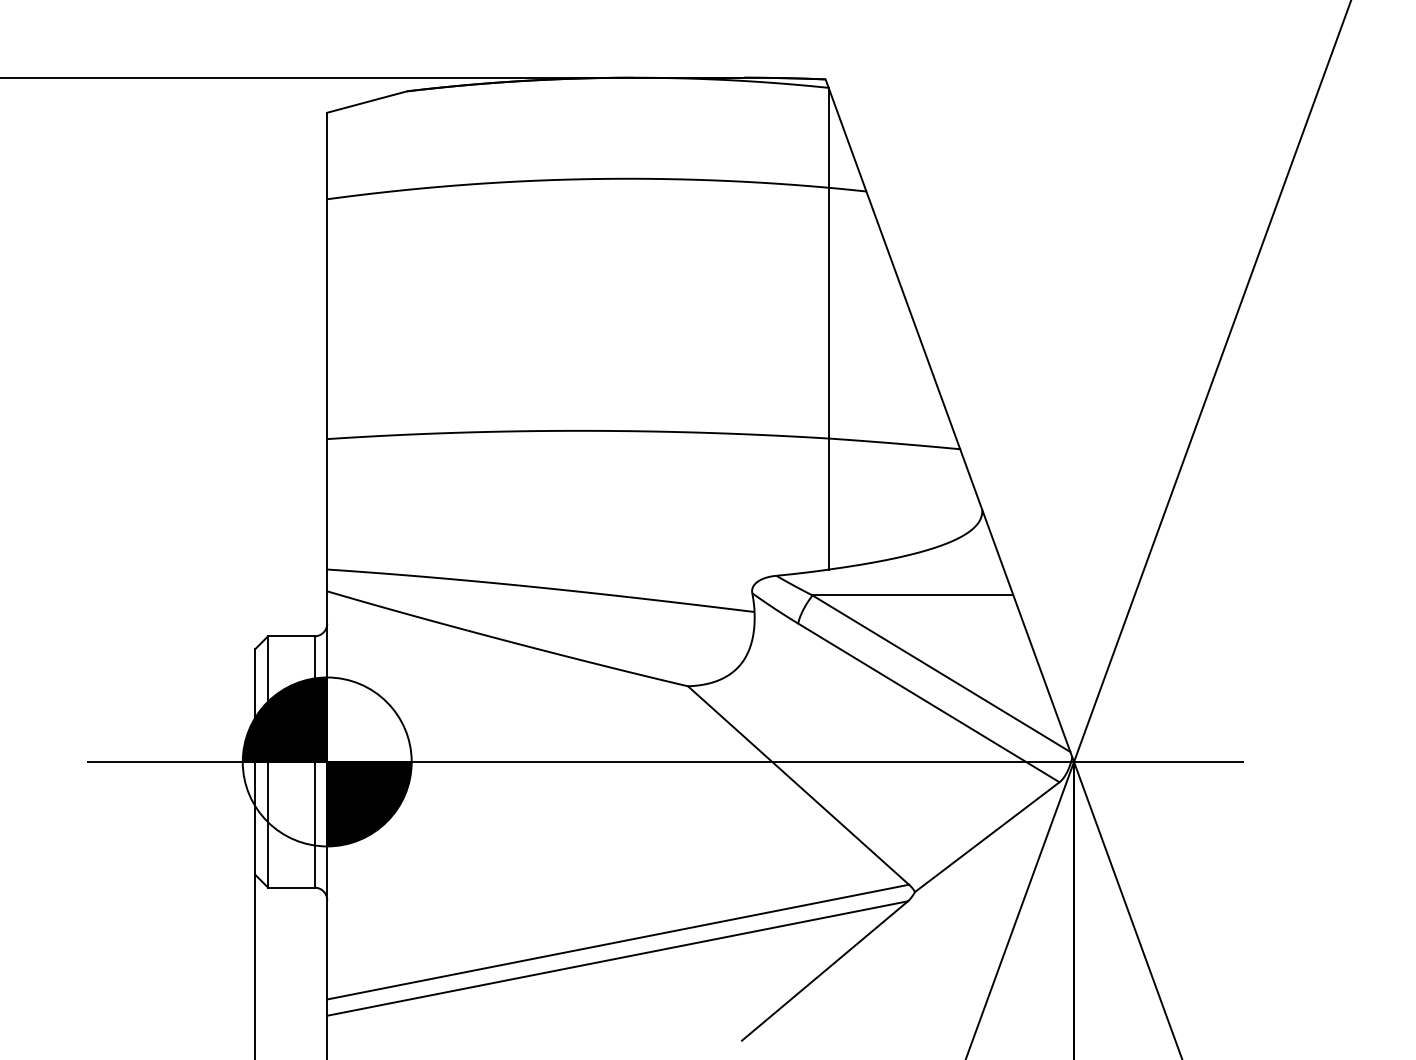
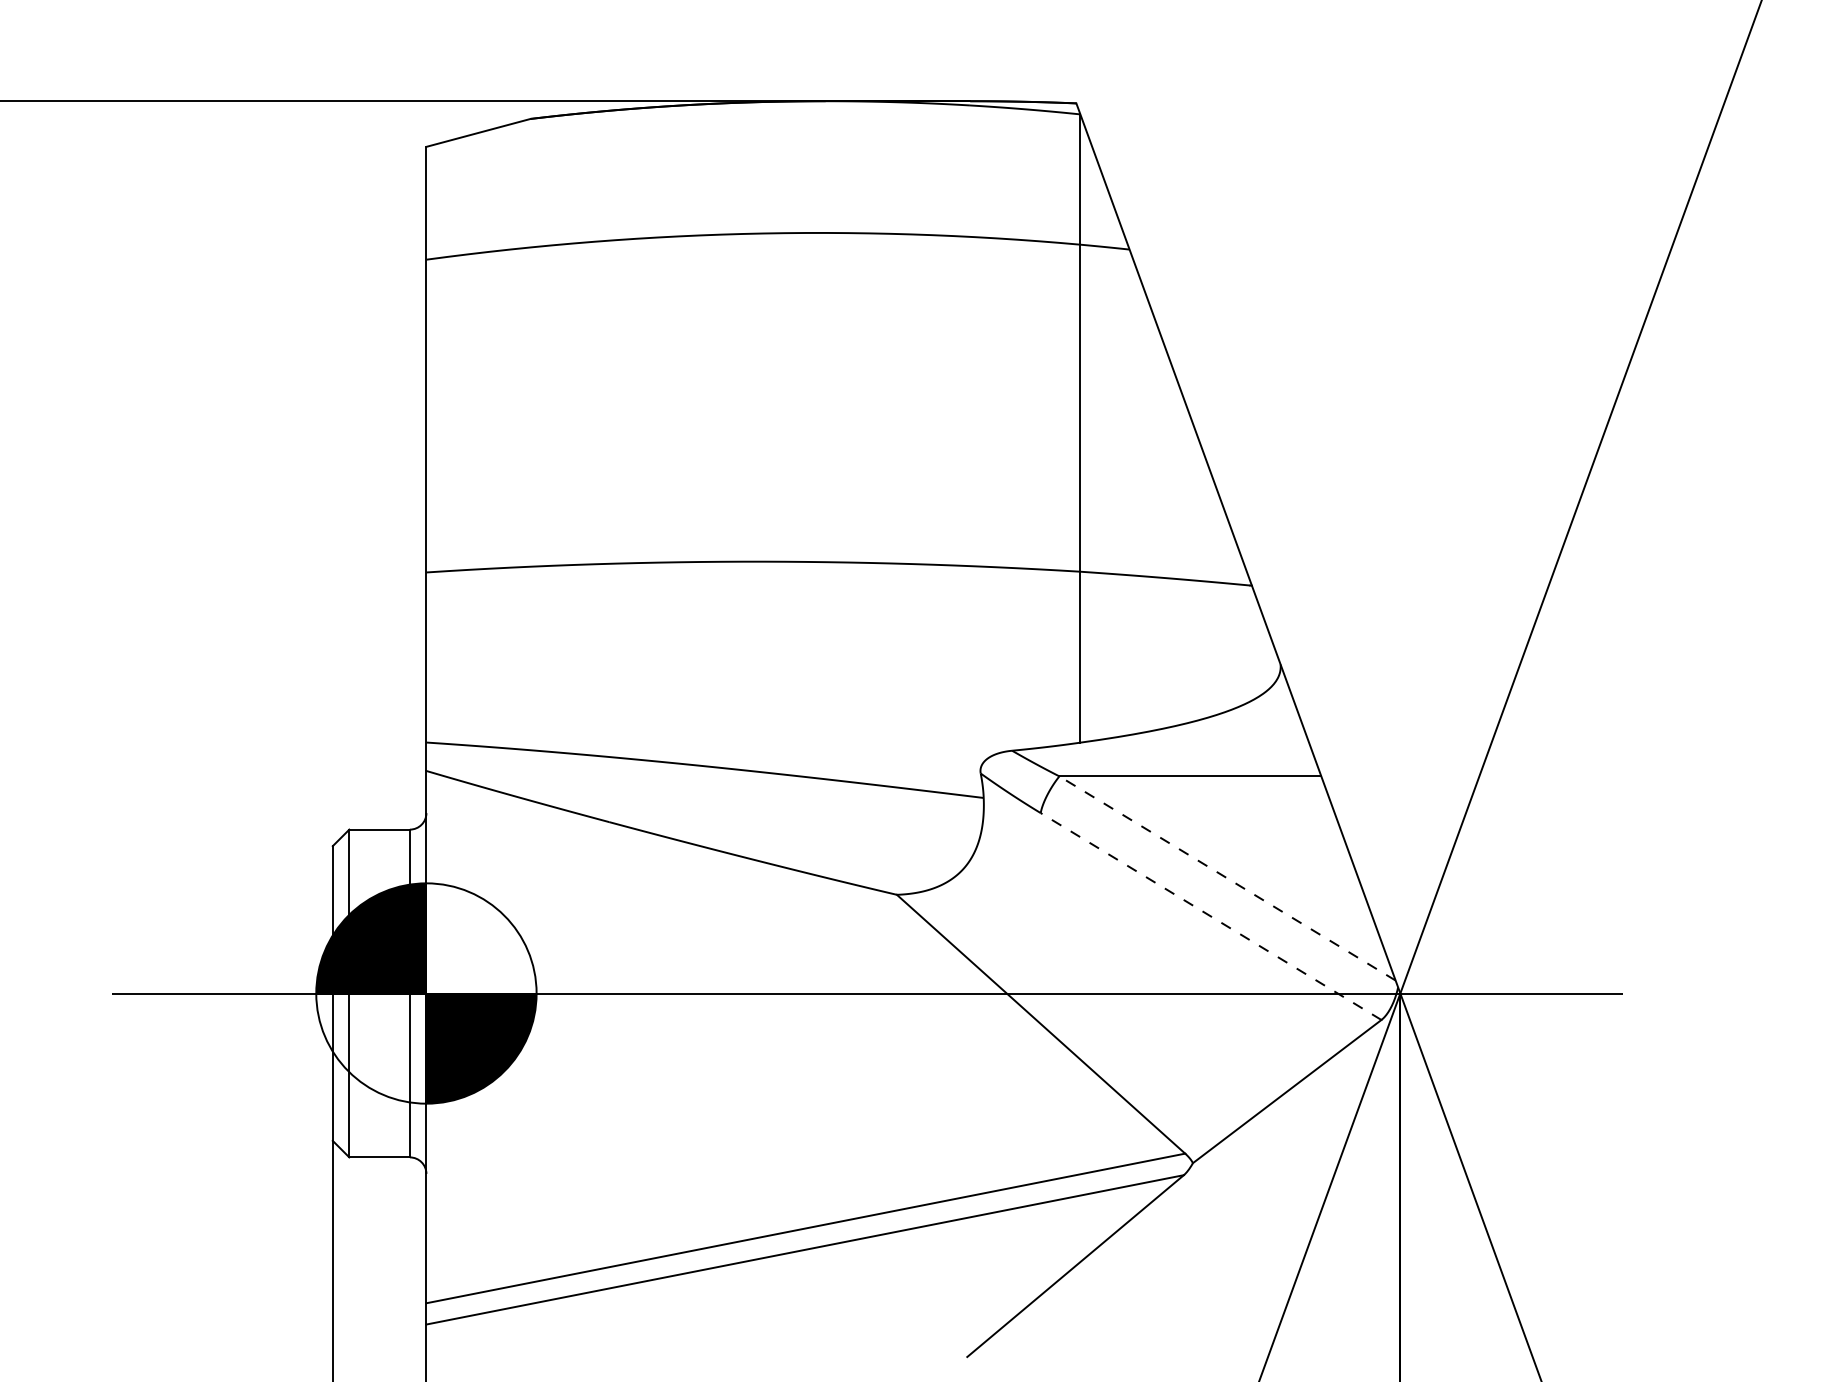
line: (941, 673) -> (1227, 878), solid -> dashed
line: (928, 702) -> (1210, 916), solid -> dashed

